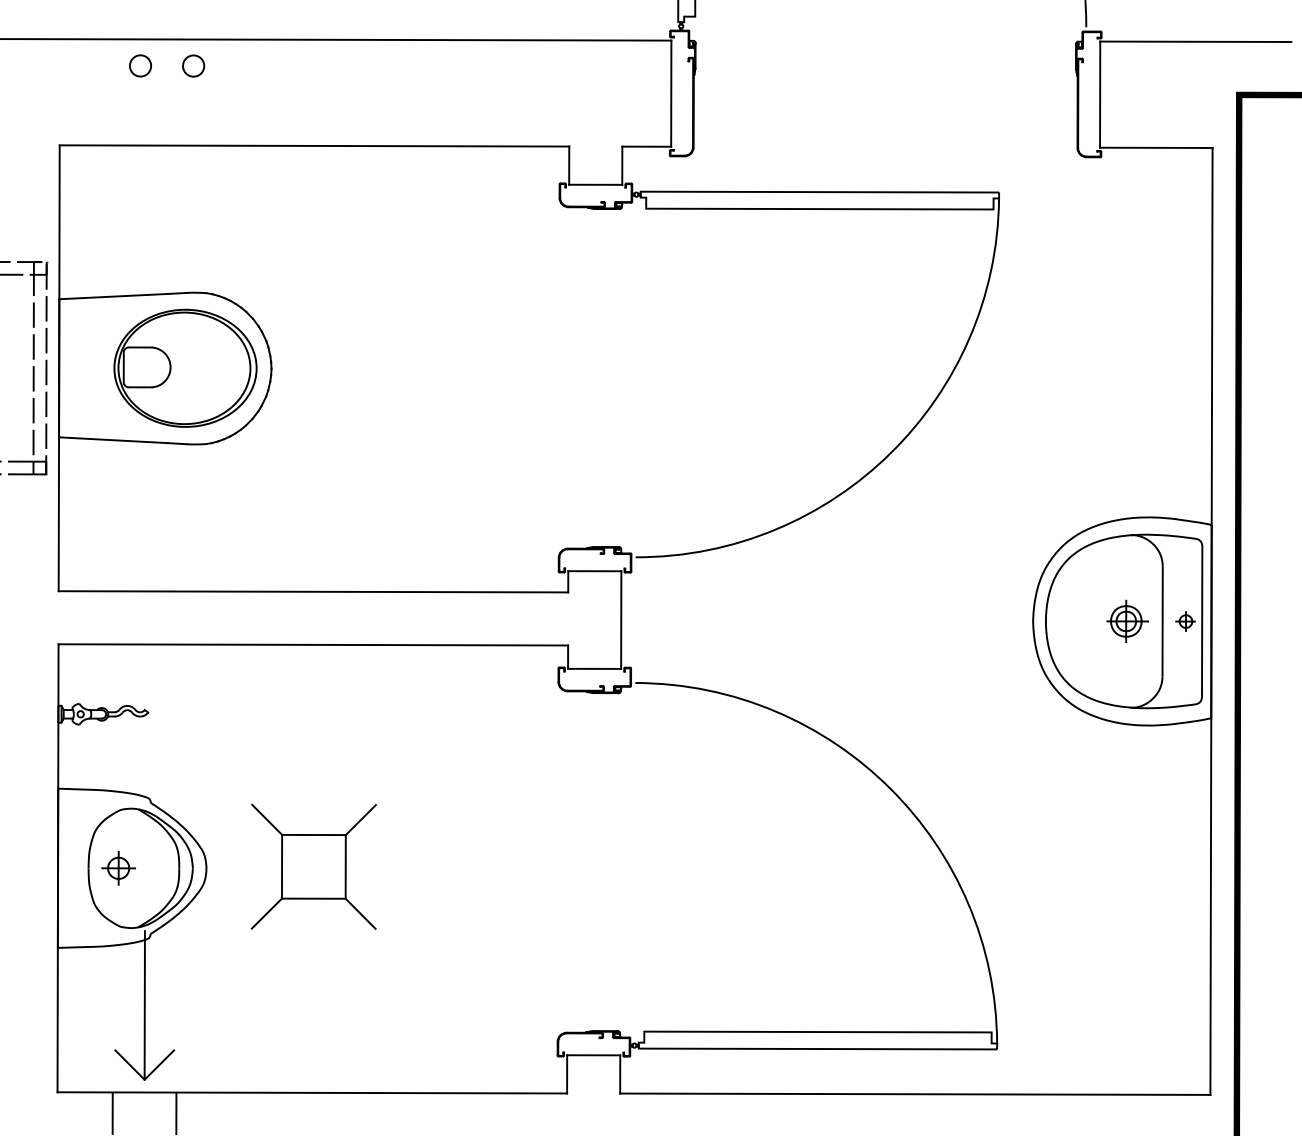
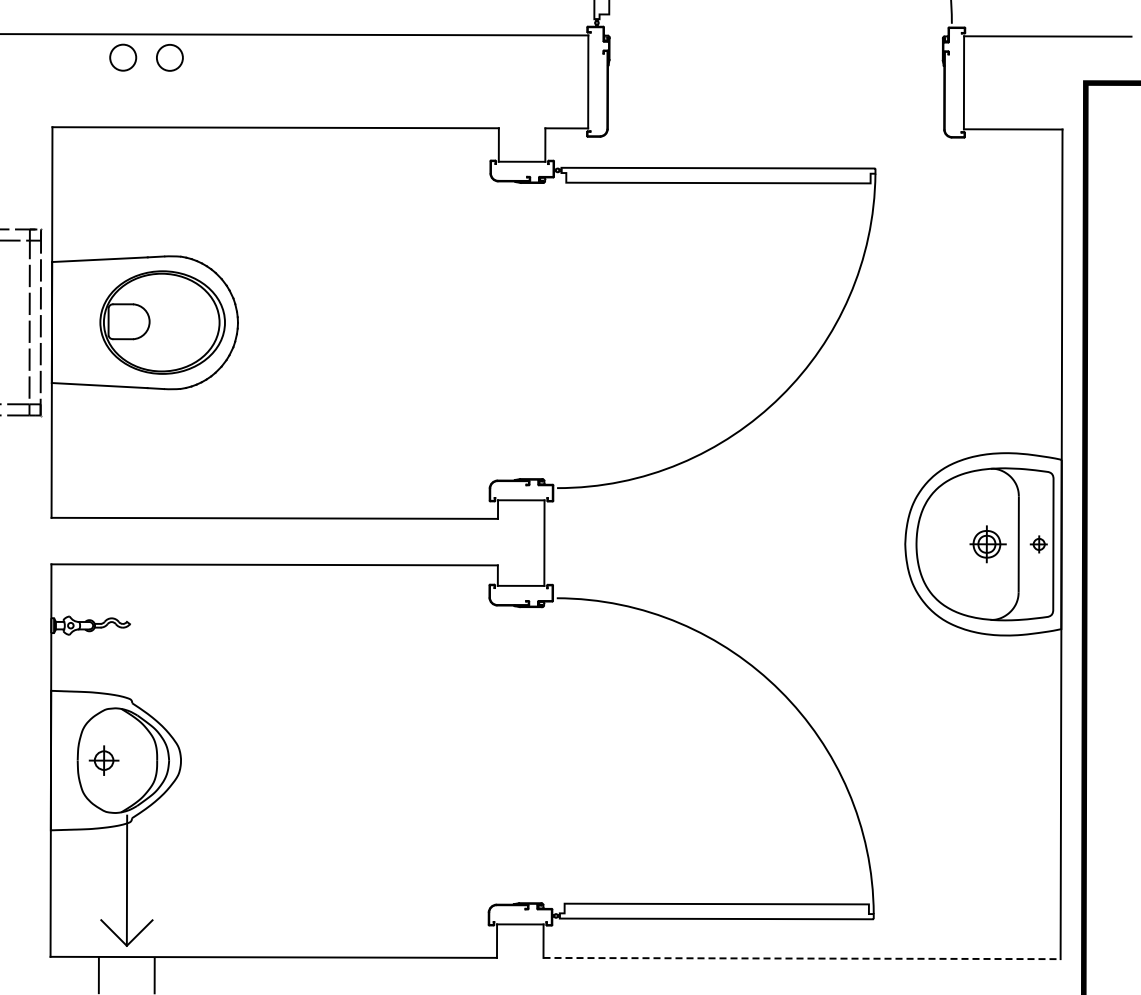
circle: (140, 65) -> (123, 57), size x1.4
circle: (193, 65) -> (169, 57), size x1.4
part: (313, 867) -> (274, 759), removed
line: (915, 1094) -> (802, 958), solid -> dashed

